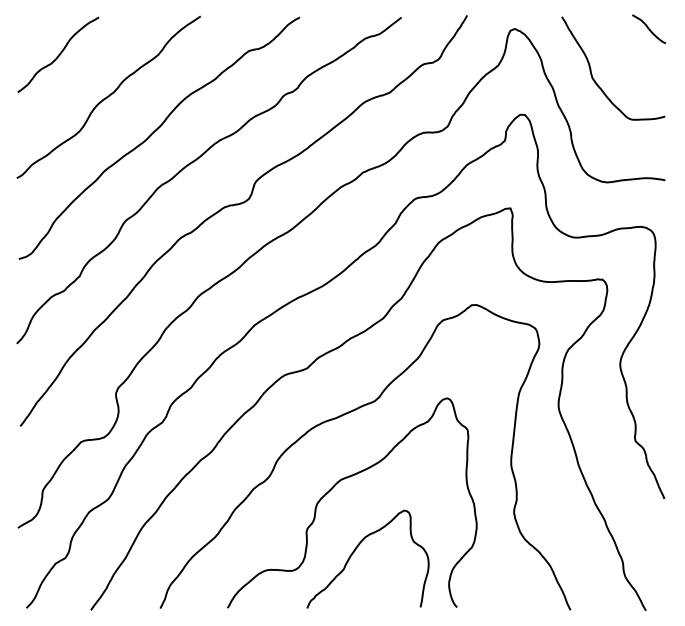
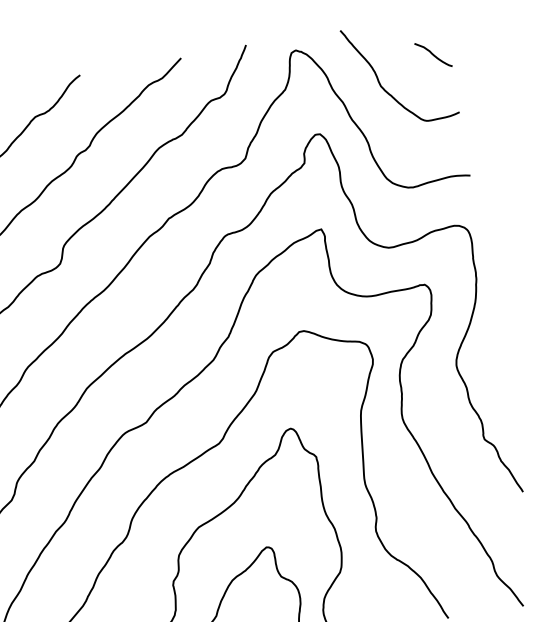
curve: (649, 29) -> (433, 55), moved

